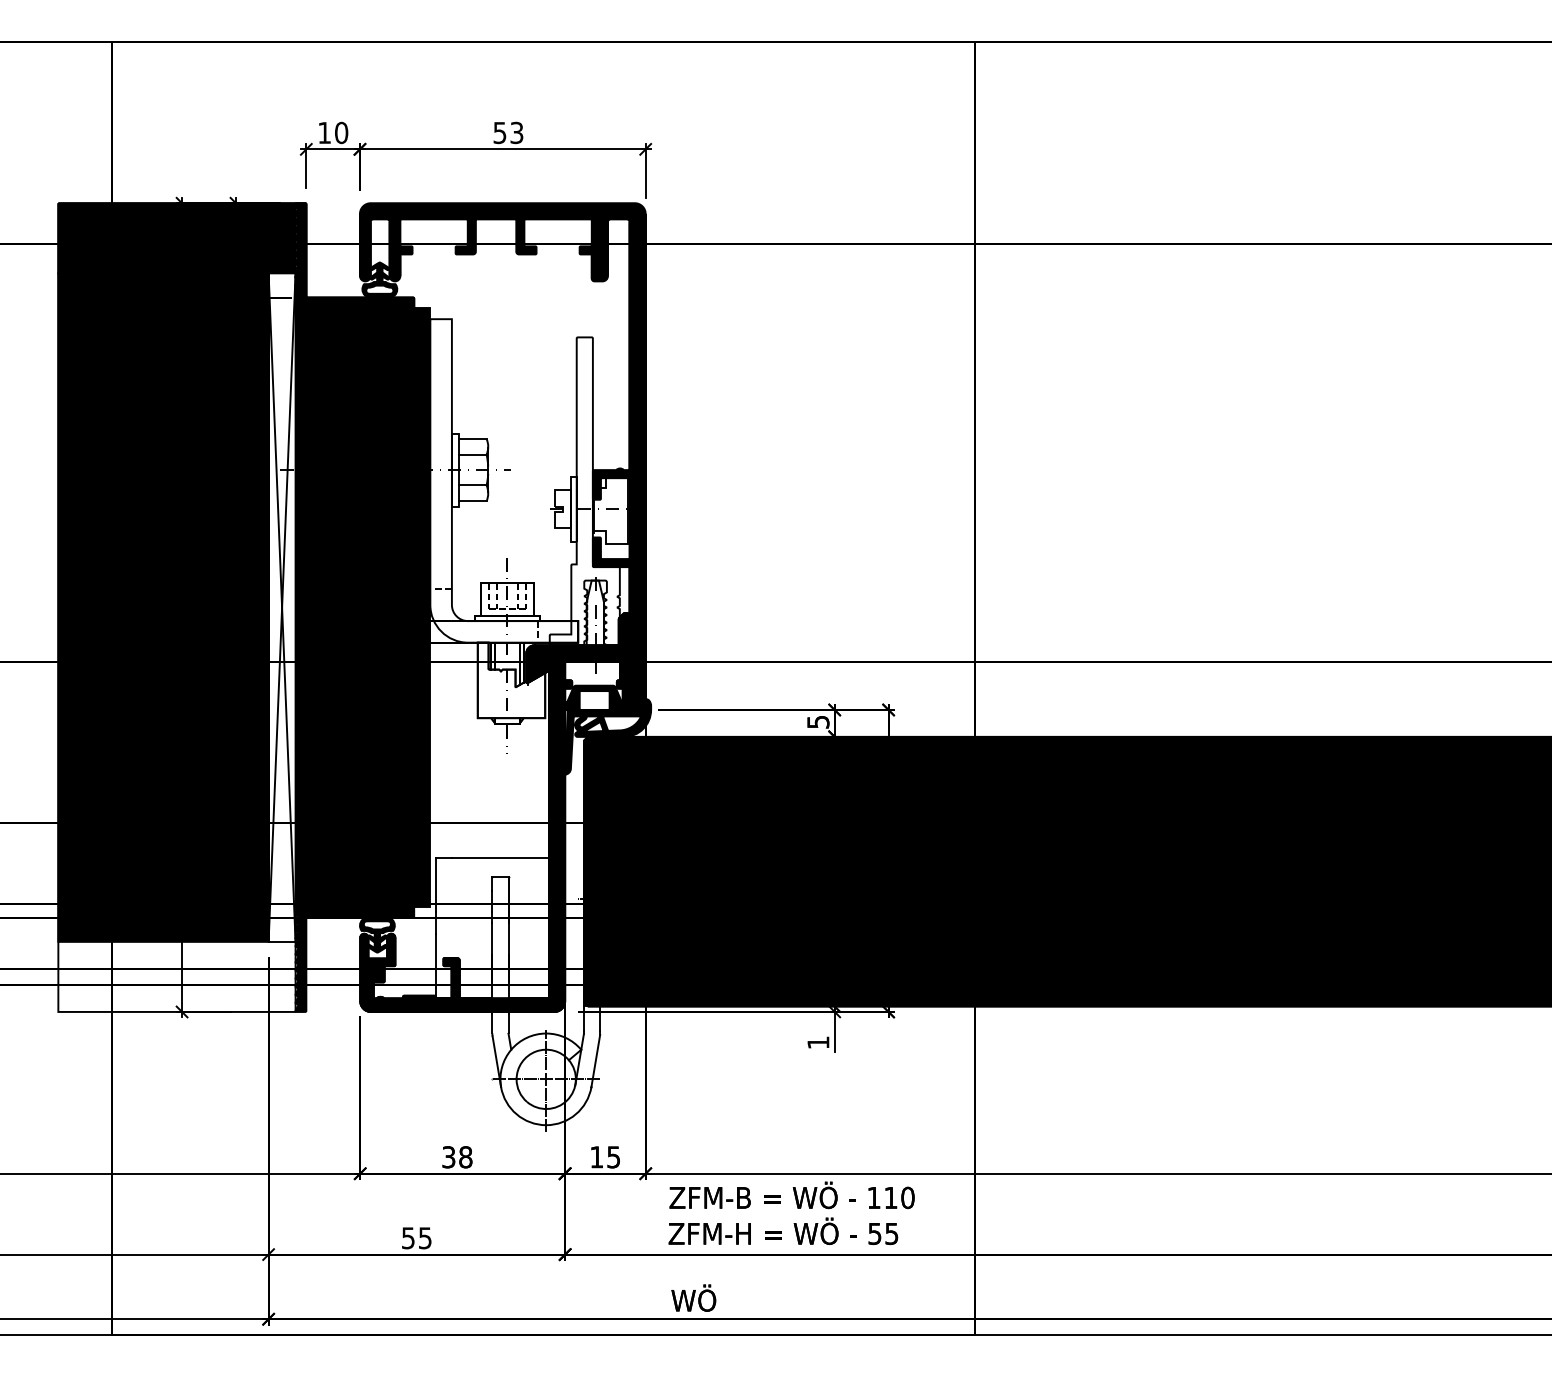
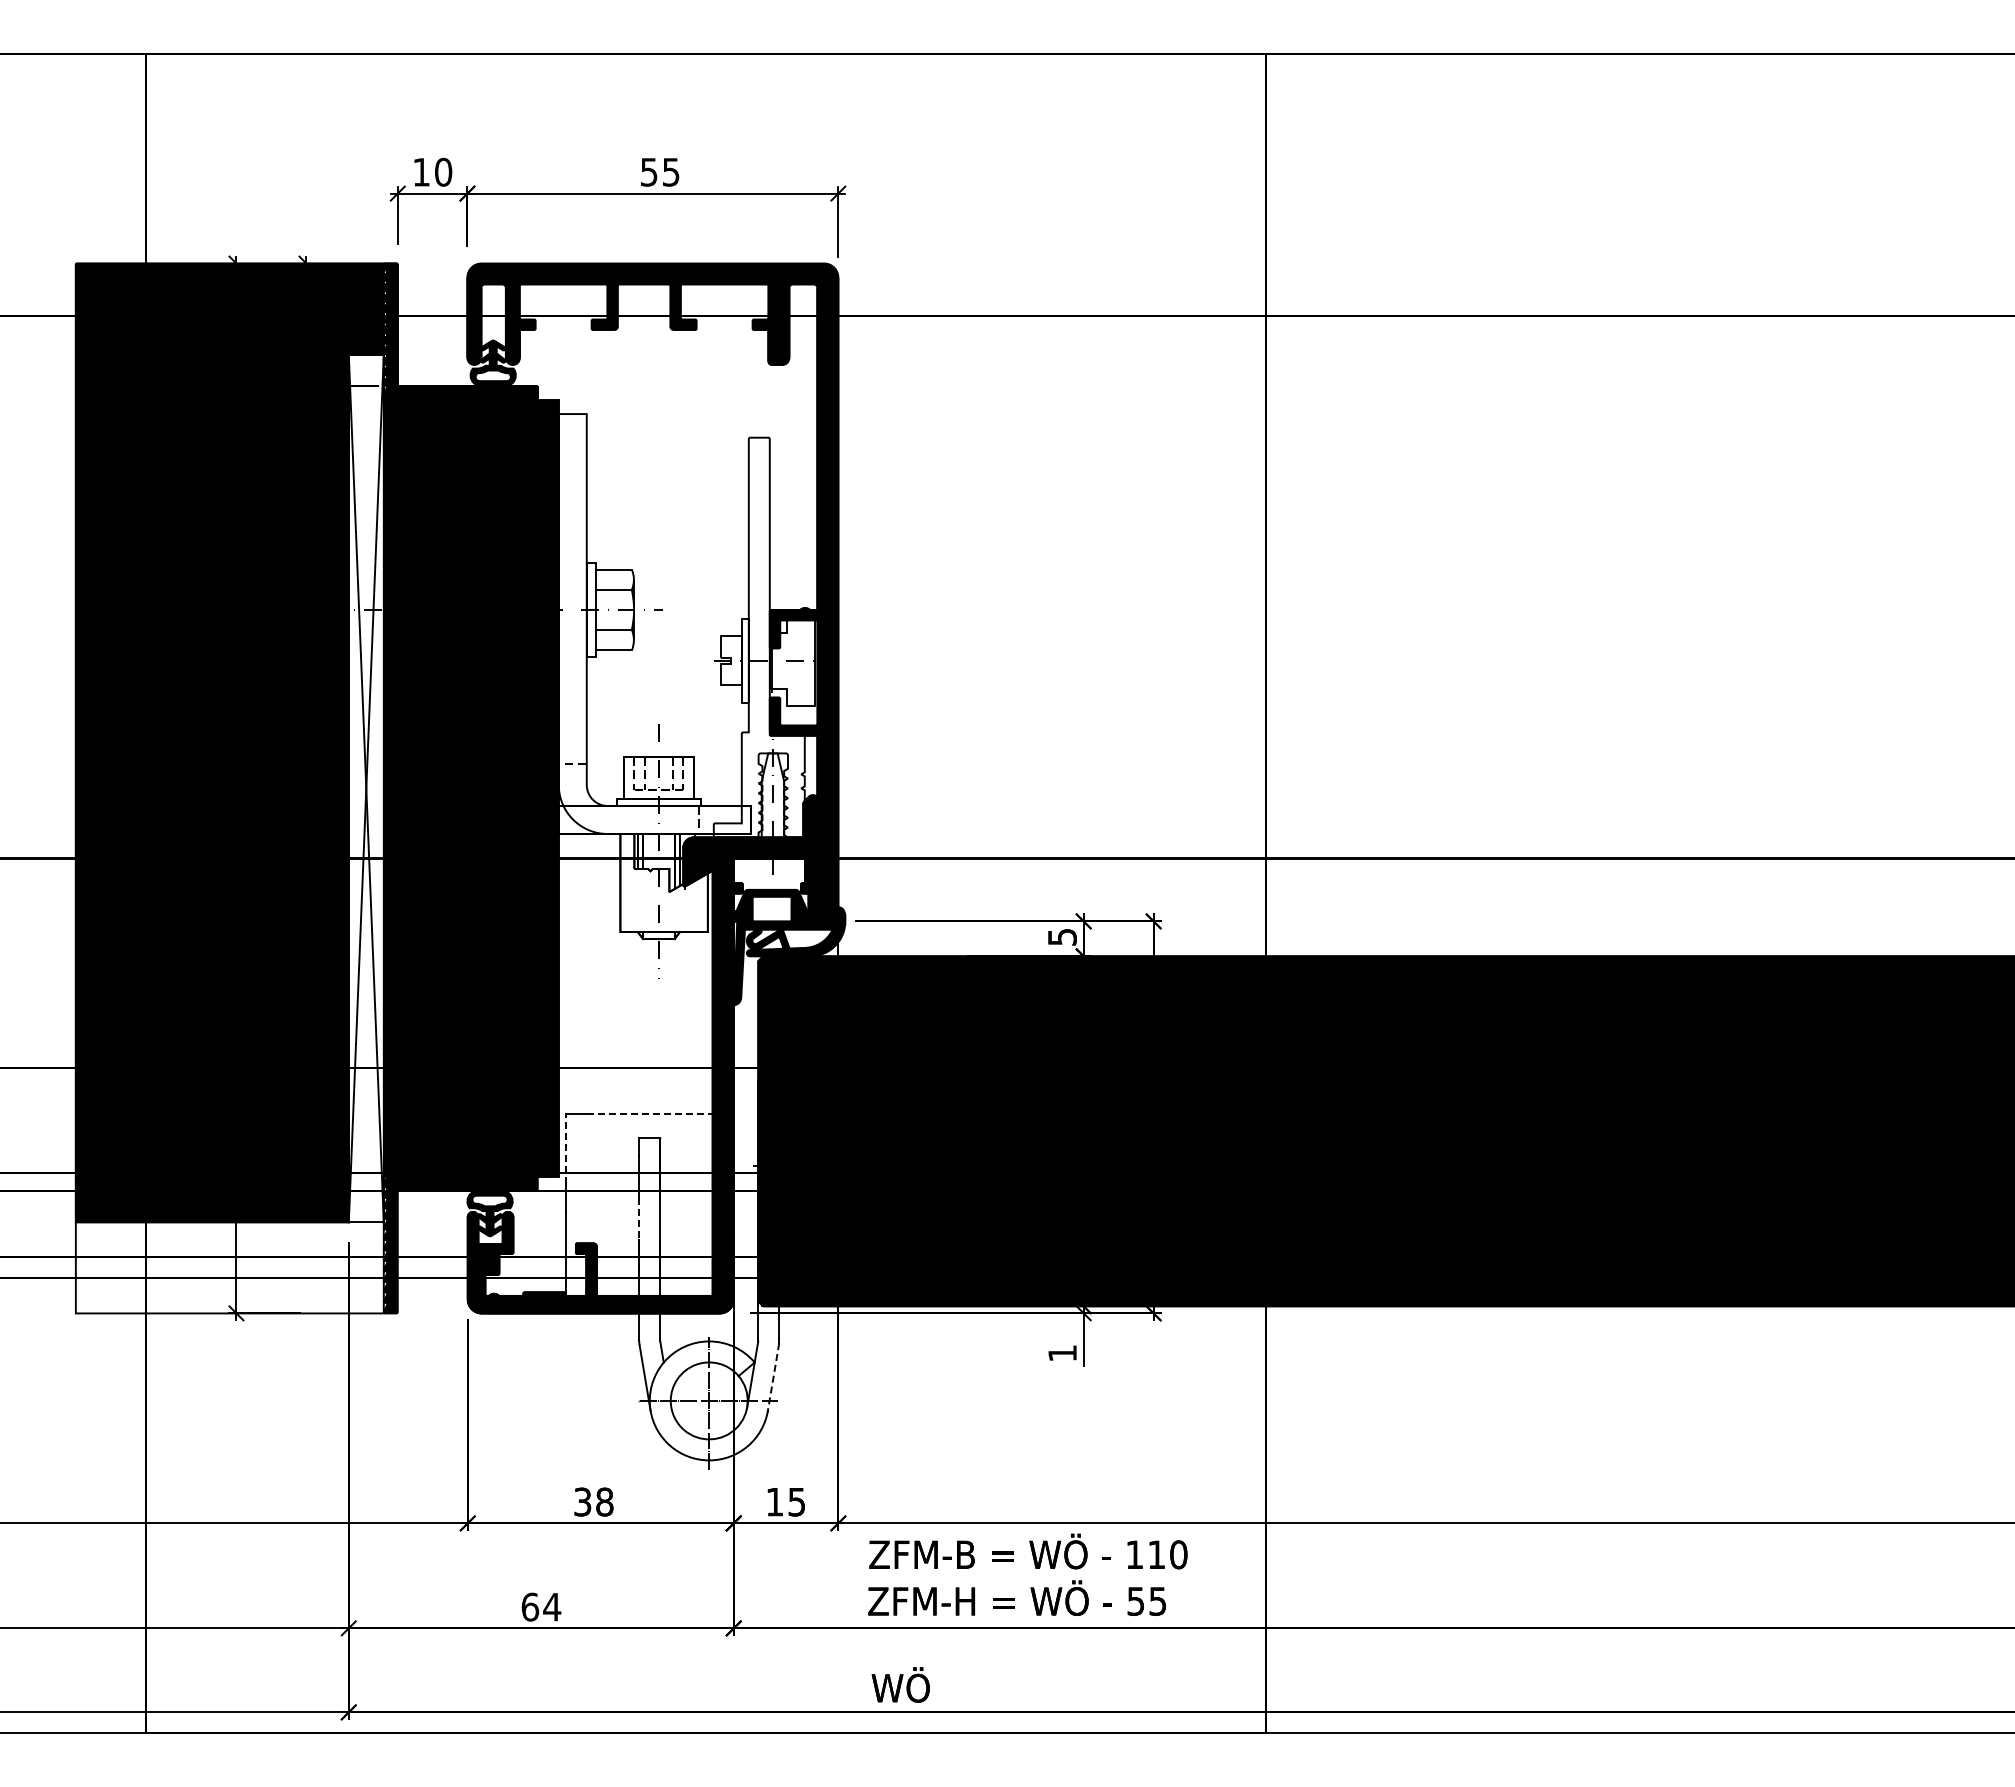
text: (517, 132) -> (671, 171), 53 -> 55
line: (500, 857) -> (649, 1113), solid -> dashed
line: (435, 884) -> (565, 1148), solid -> dashed
line: (492, 938) -> (639, 1218), solid -> dashed
line: (595, 1061) -> (773, 1377), solid -> dashed
text: (417, 1237) -> (541, 1606), 55 -> 64

